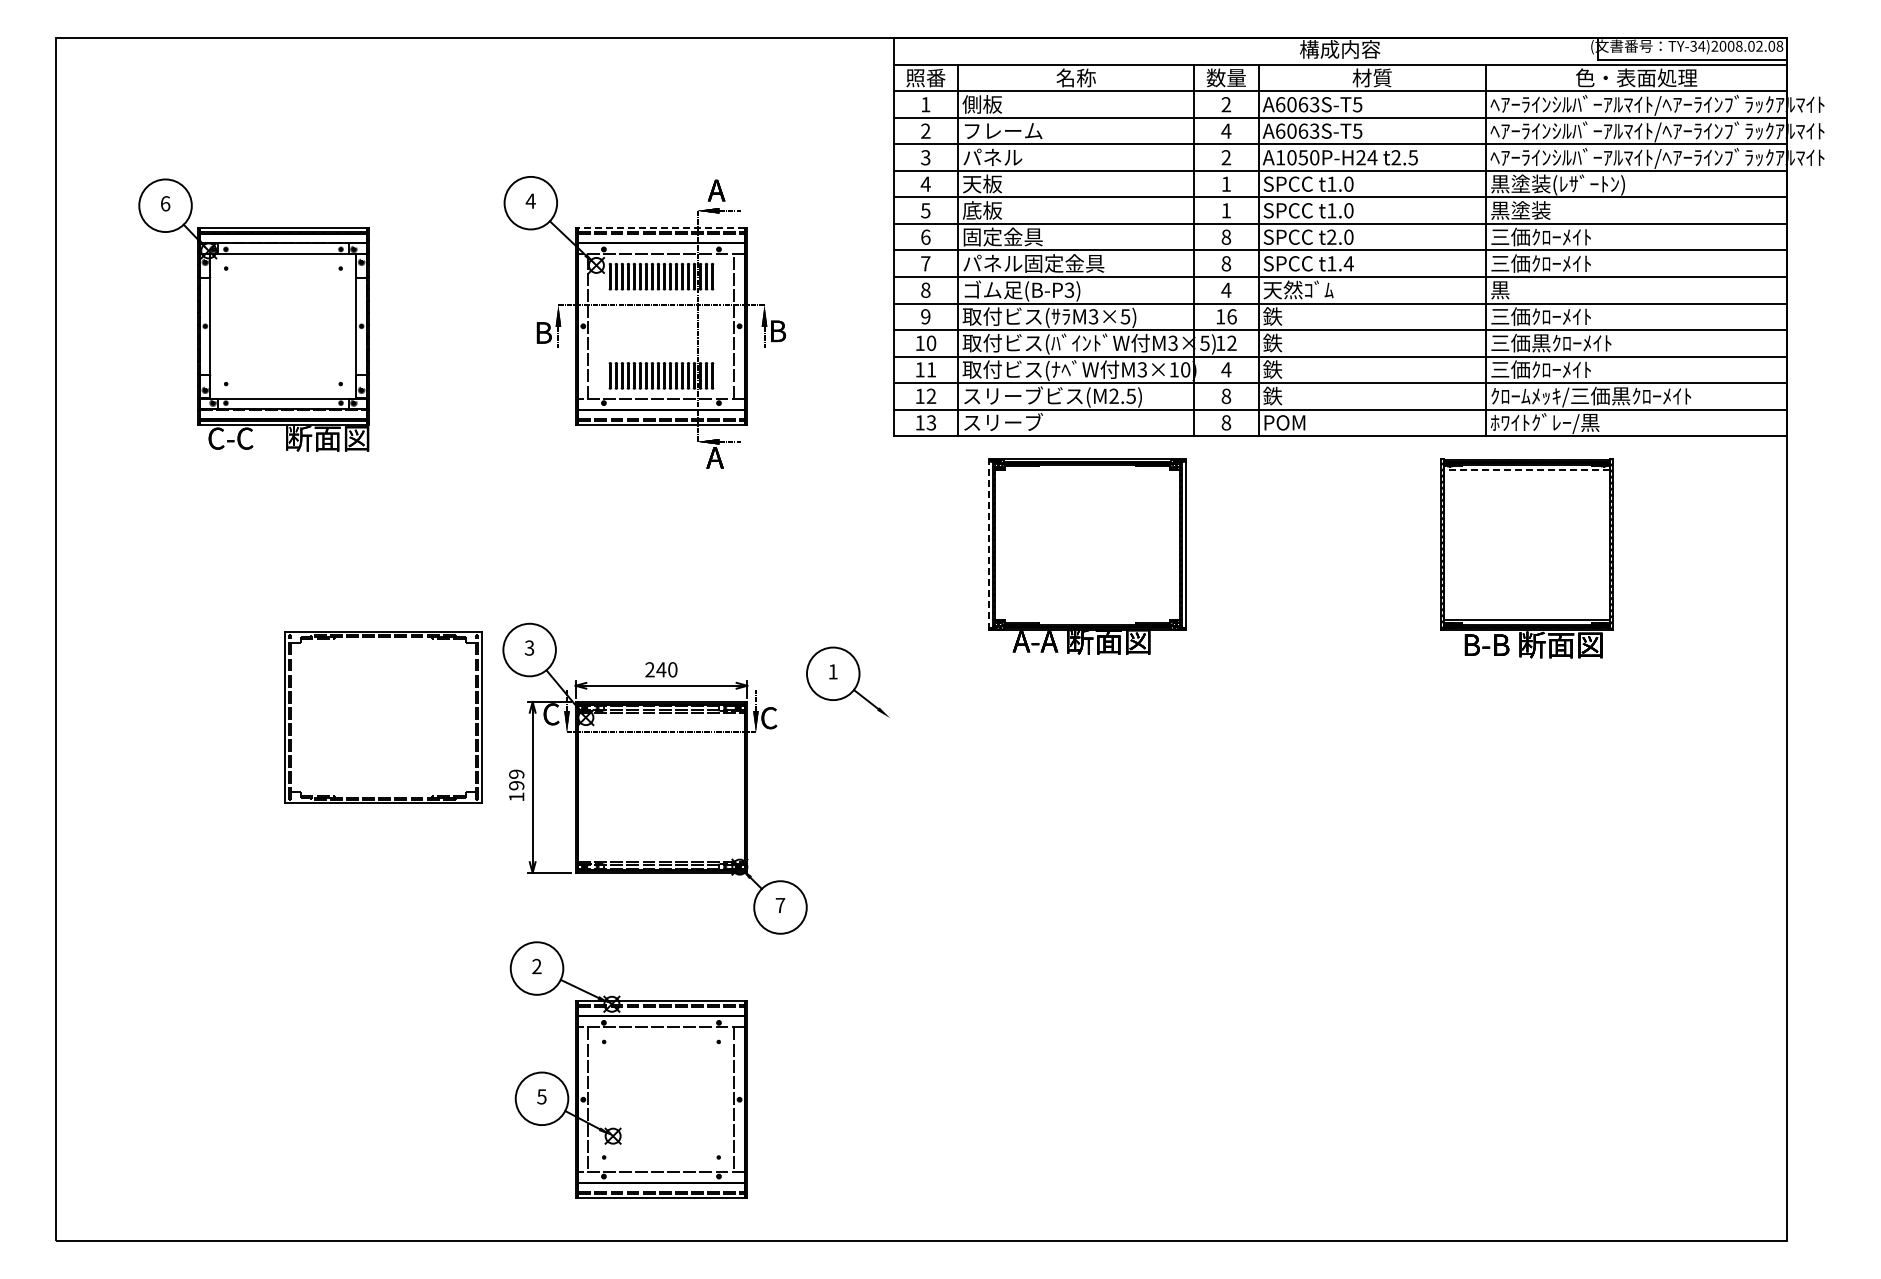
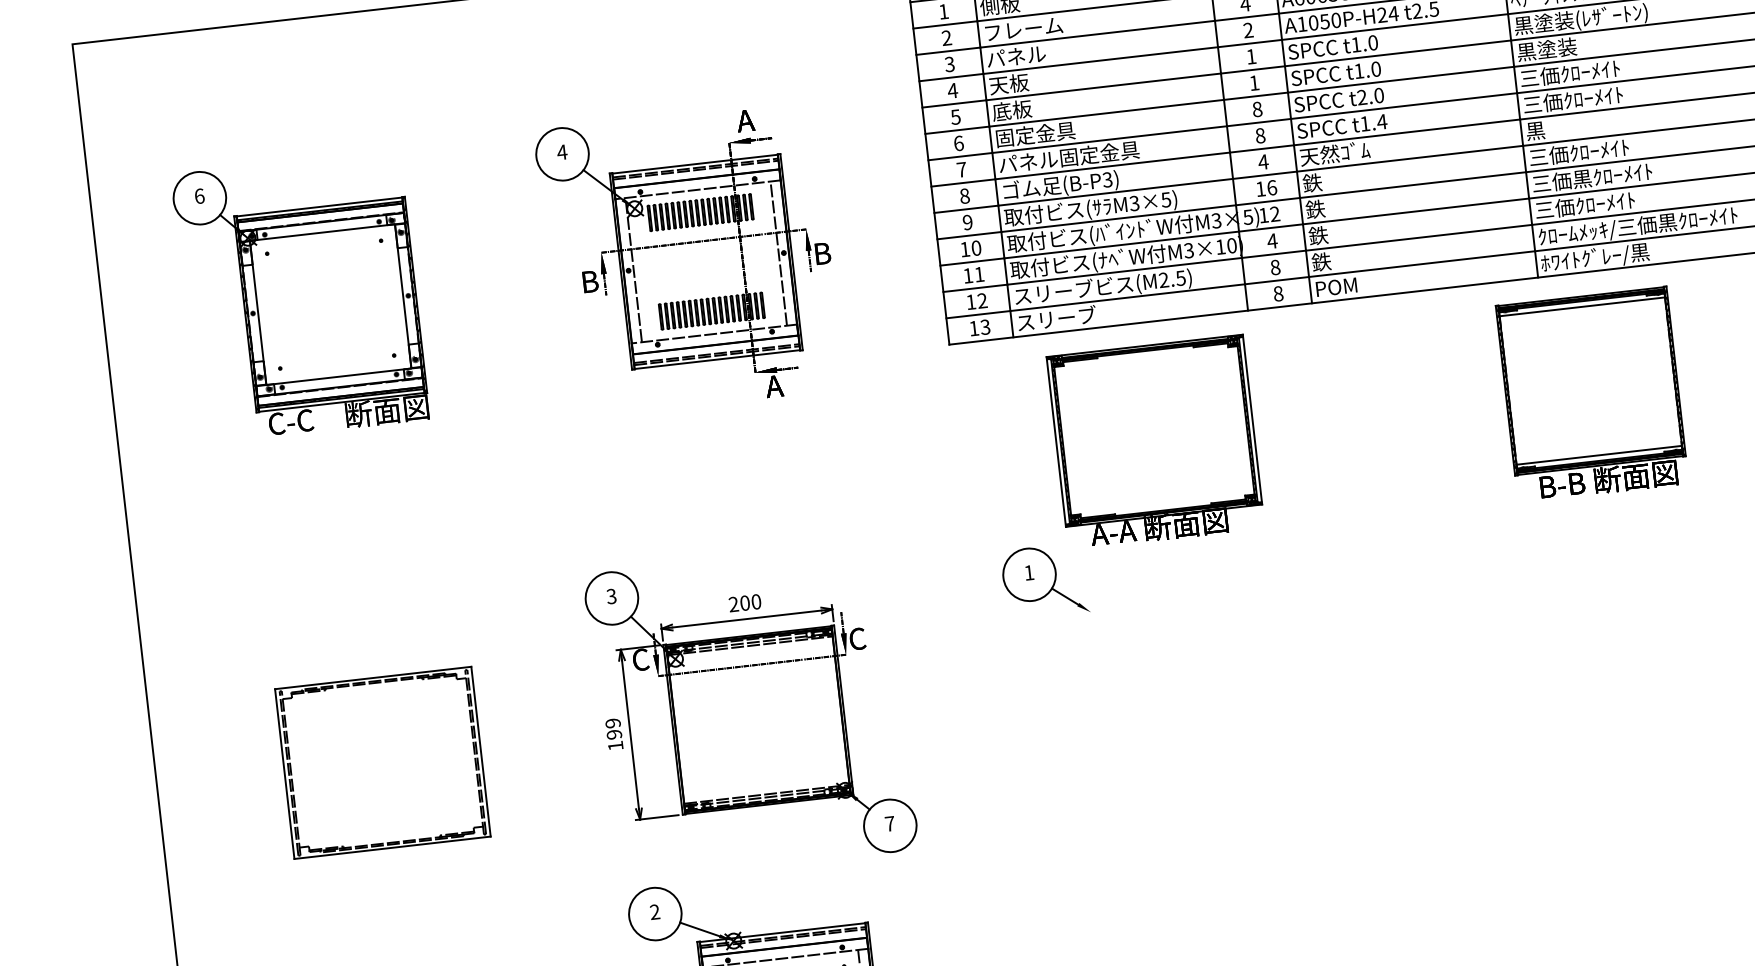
line: (660, 227) -> (694, 163), dashed -> solid
line: (1526, 470) -> (1582, 307), dashed -> solid
line: (988, 544) -> (1055, 441), dashed -> solid
text: (661, 669) -> (745, 602), 240 -> 200
part: (847, 681) -> (1044, 580), moved
part: (383, 717) -> (382, 762), moved

